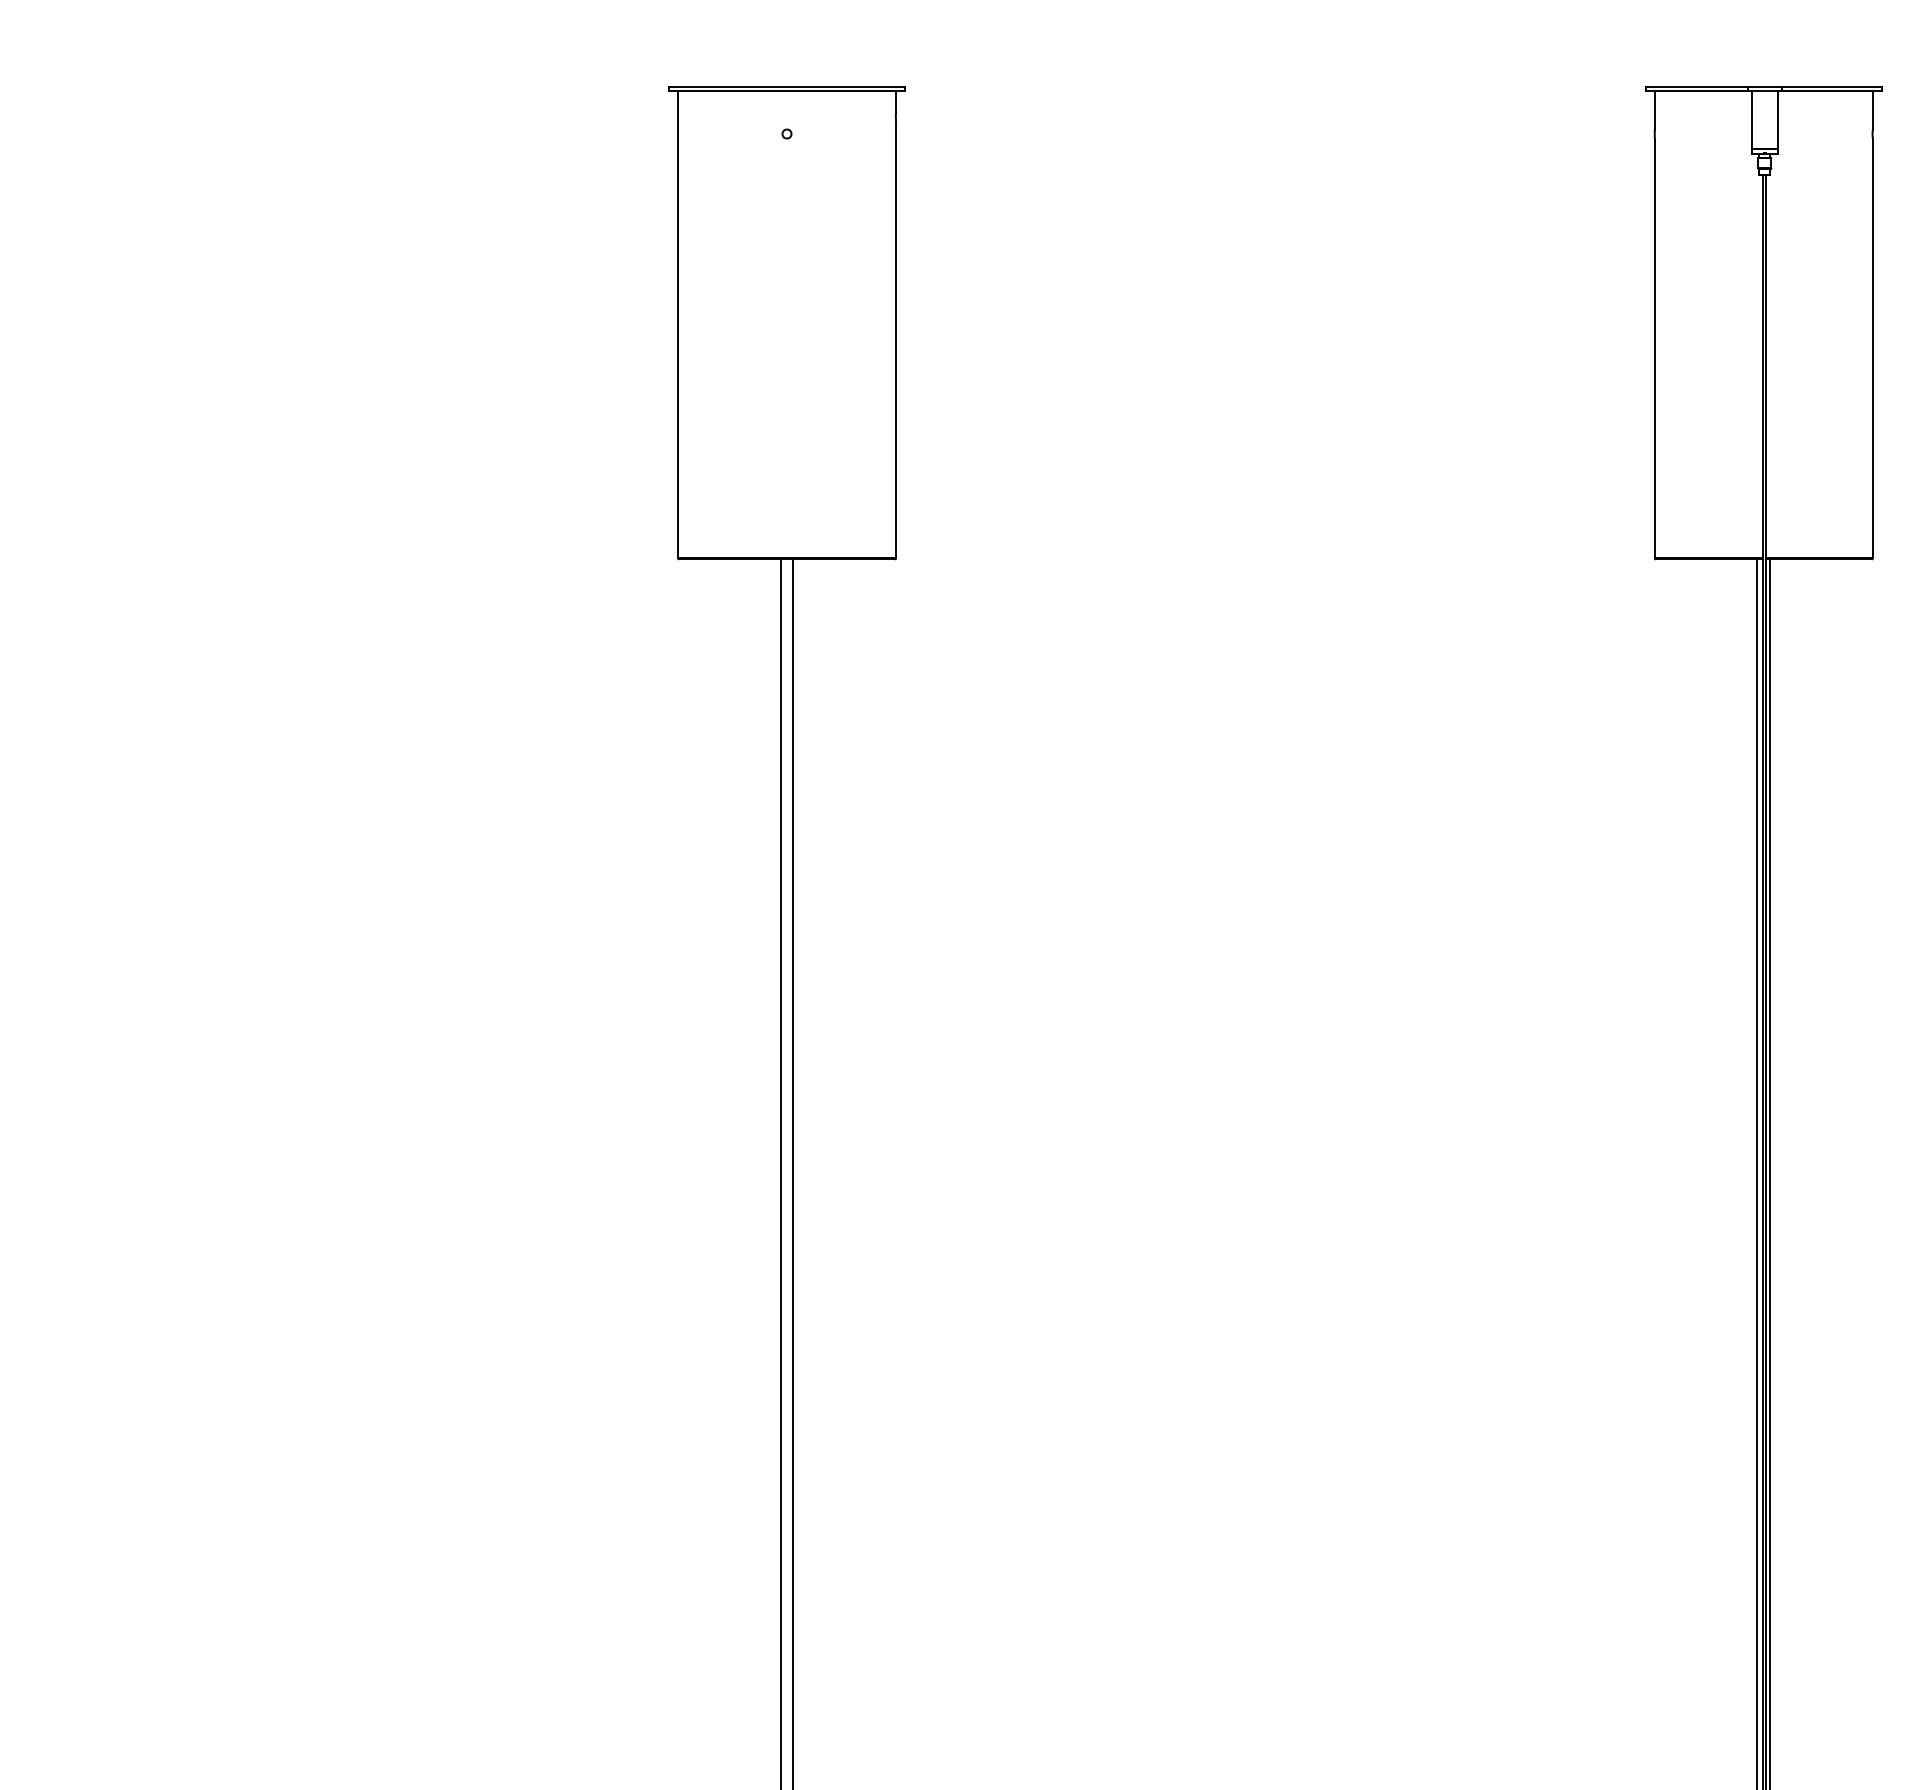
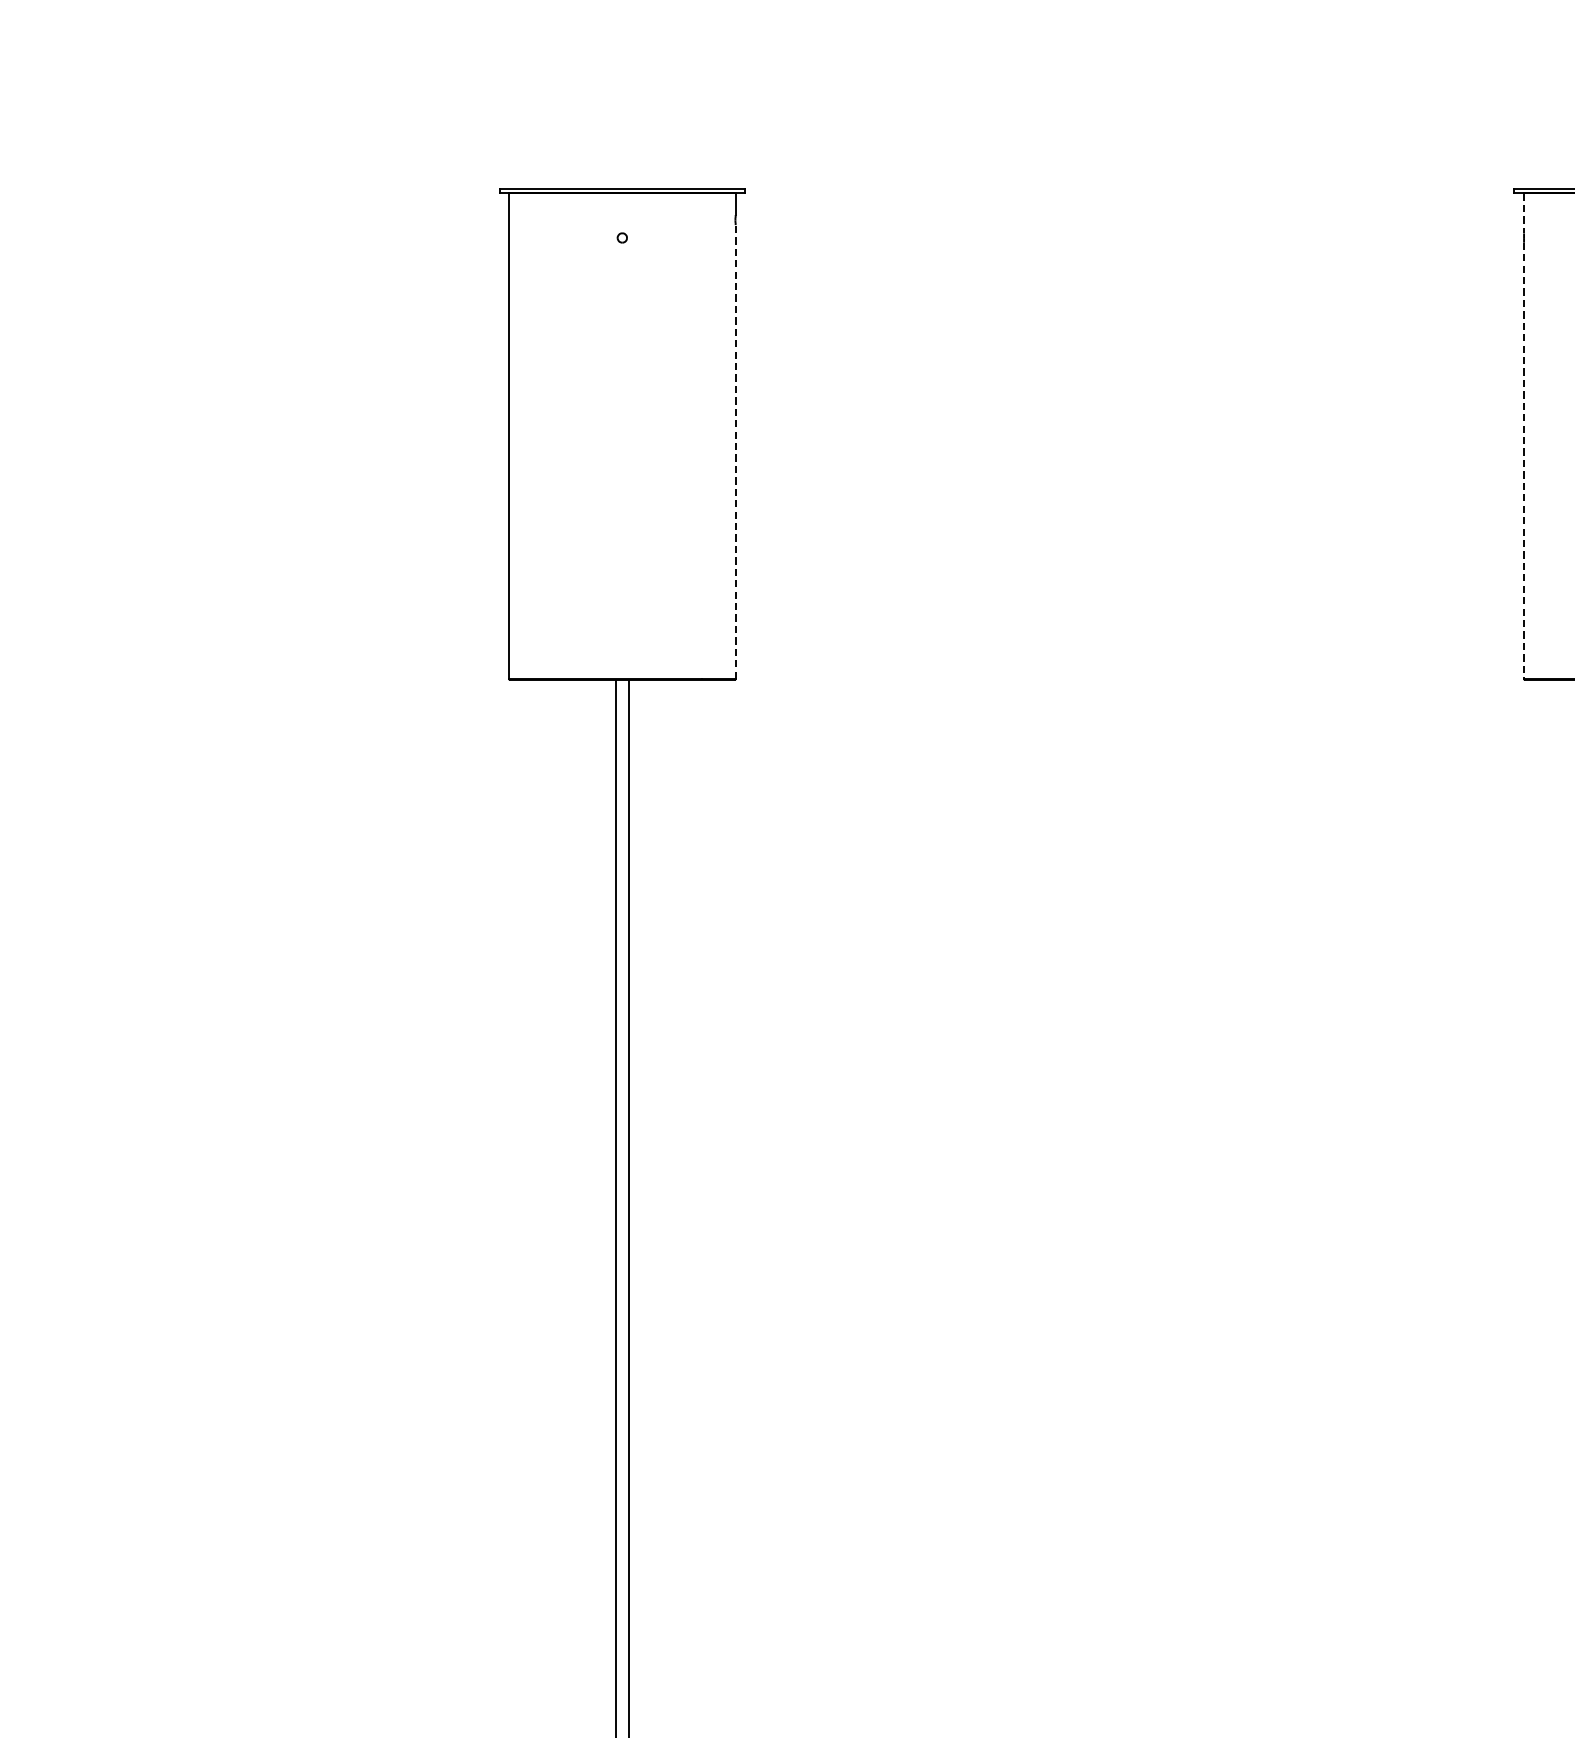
line: (1654, 110) -> (1523, 213), solid -> dashed
line: (896, 339) -> (736, 451), solid -> dashed
line: (1654, 348) -> (1523, 460), solid -> dashed

